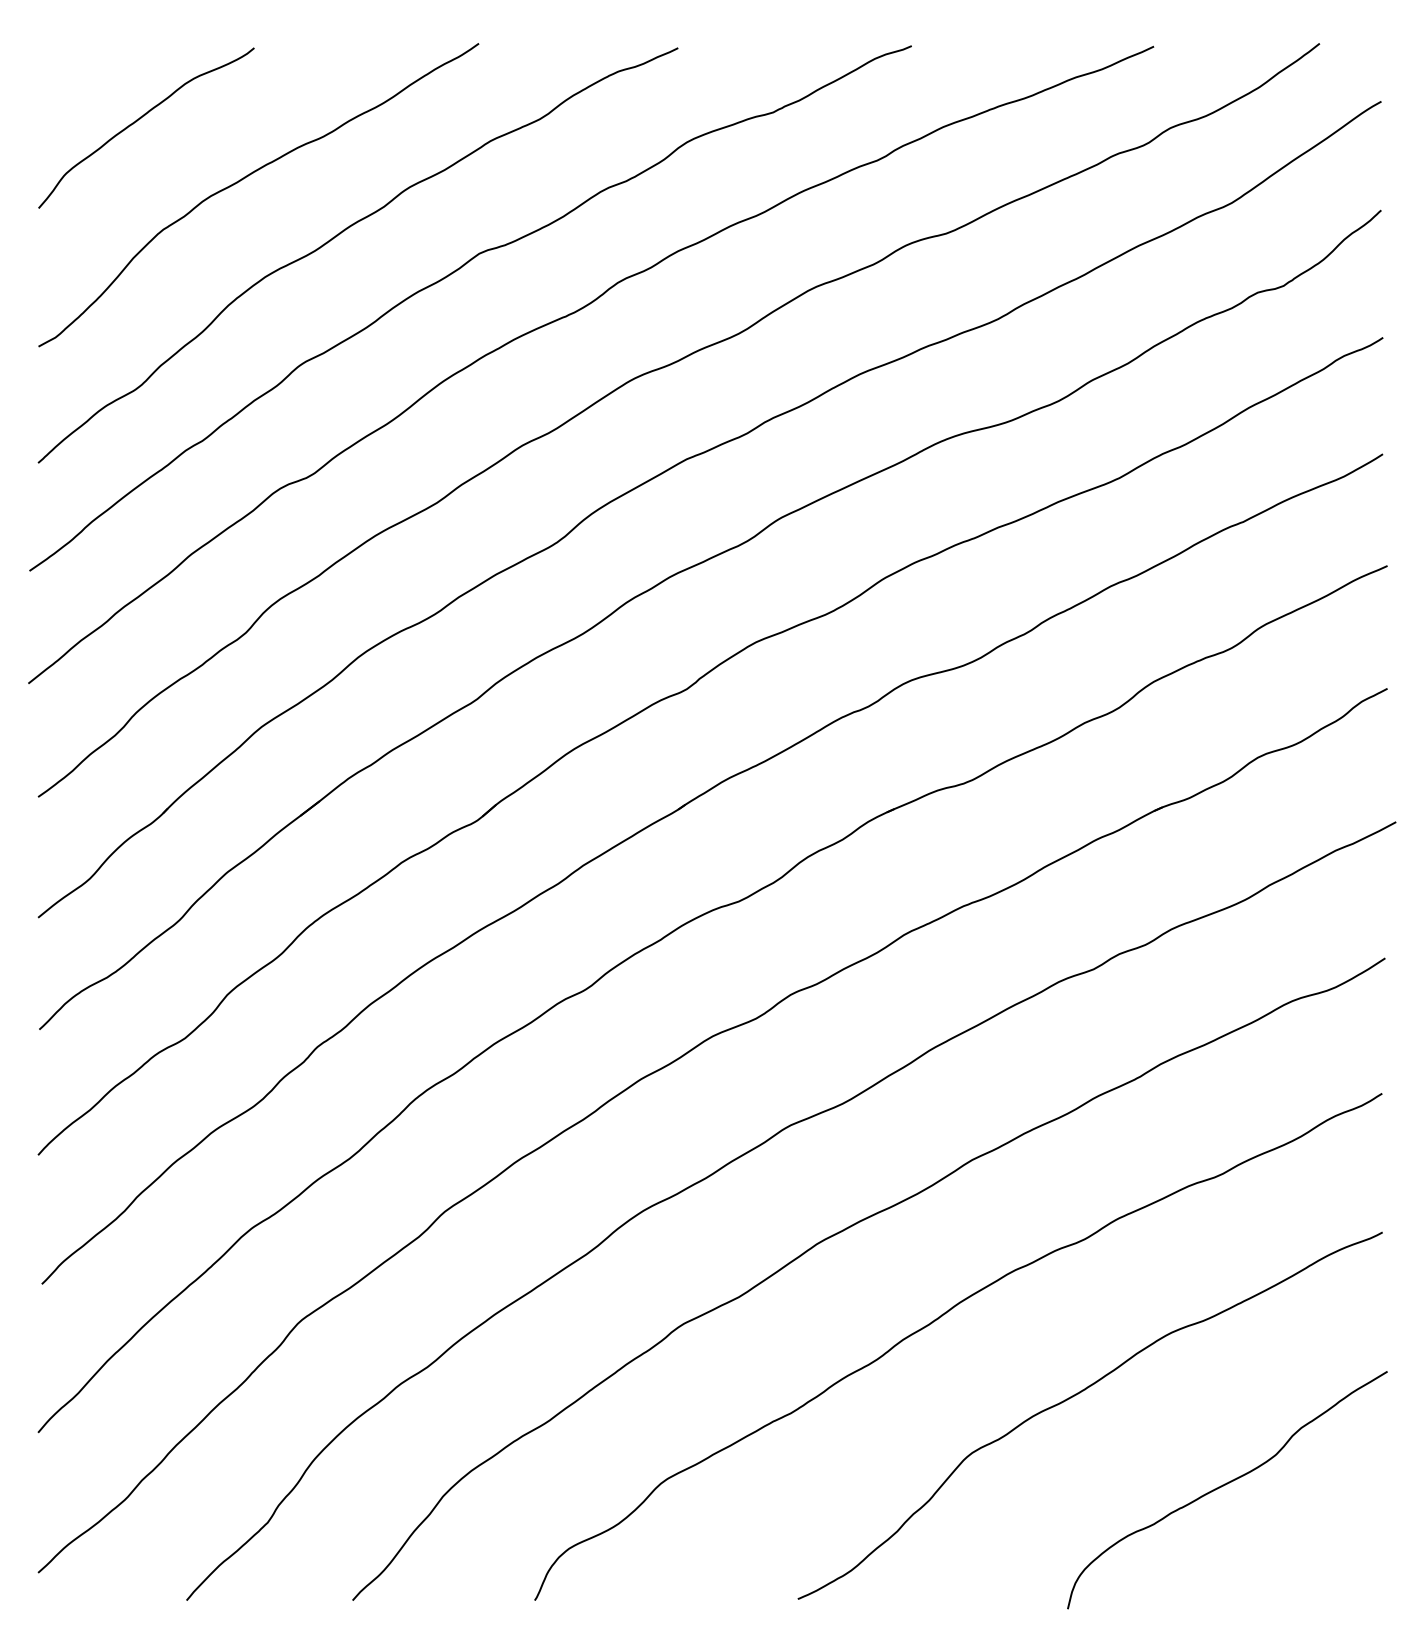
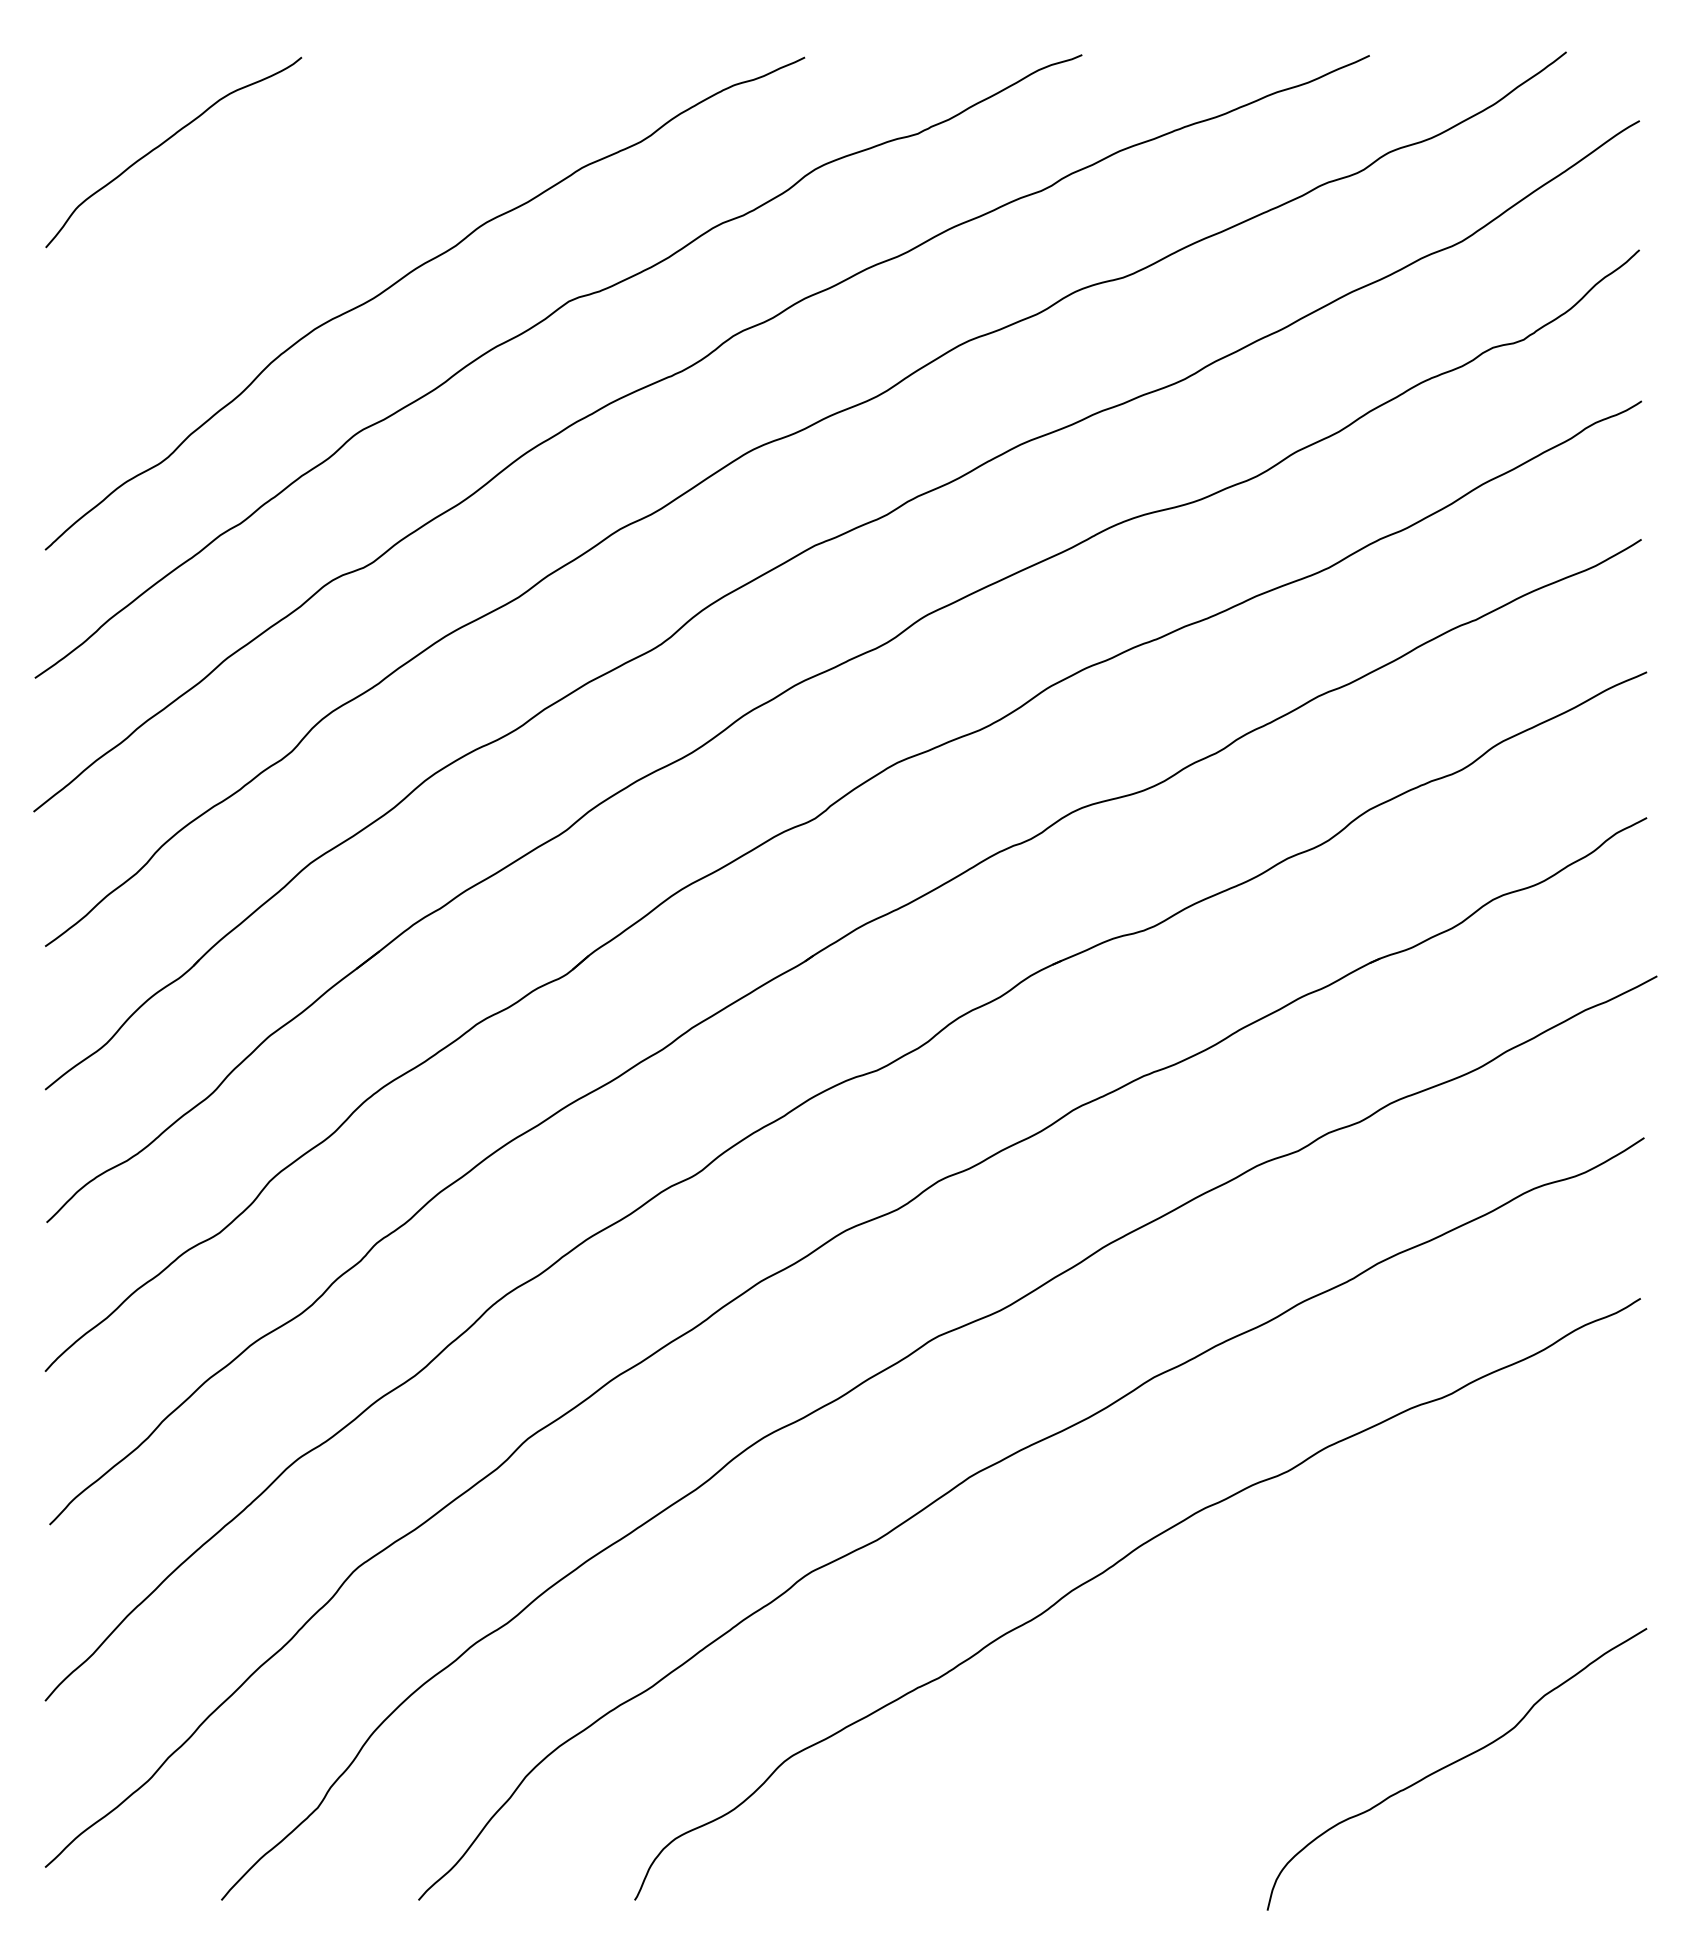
curve: (246, 177) -> (292, 211), removed
curve: (1078, 1394) -> (1280, 1655), removed

